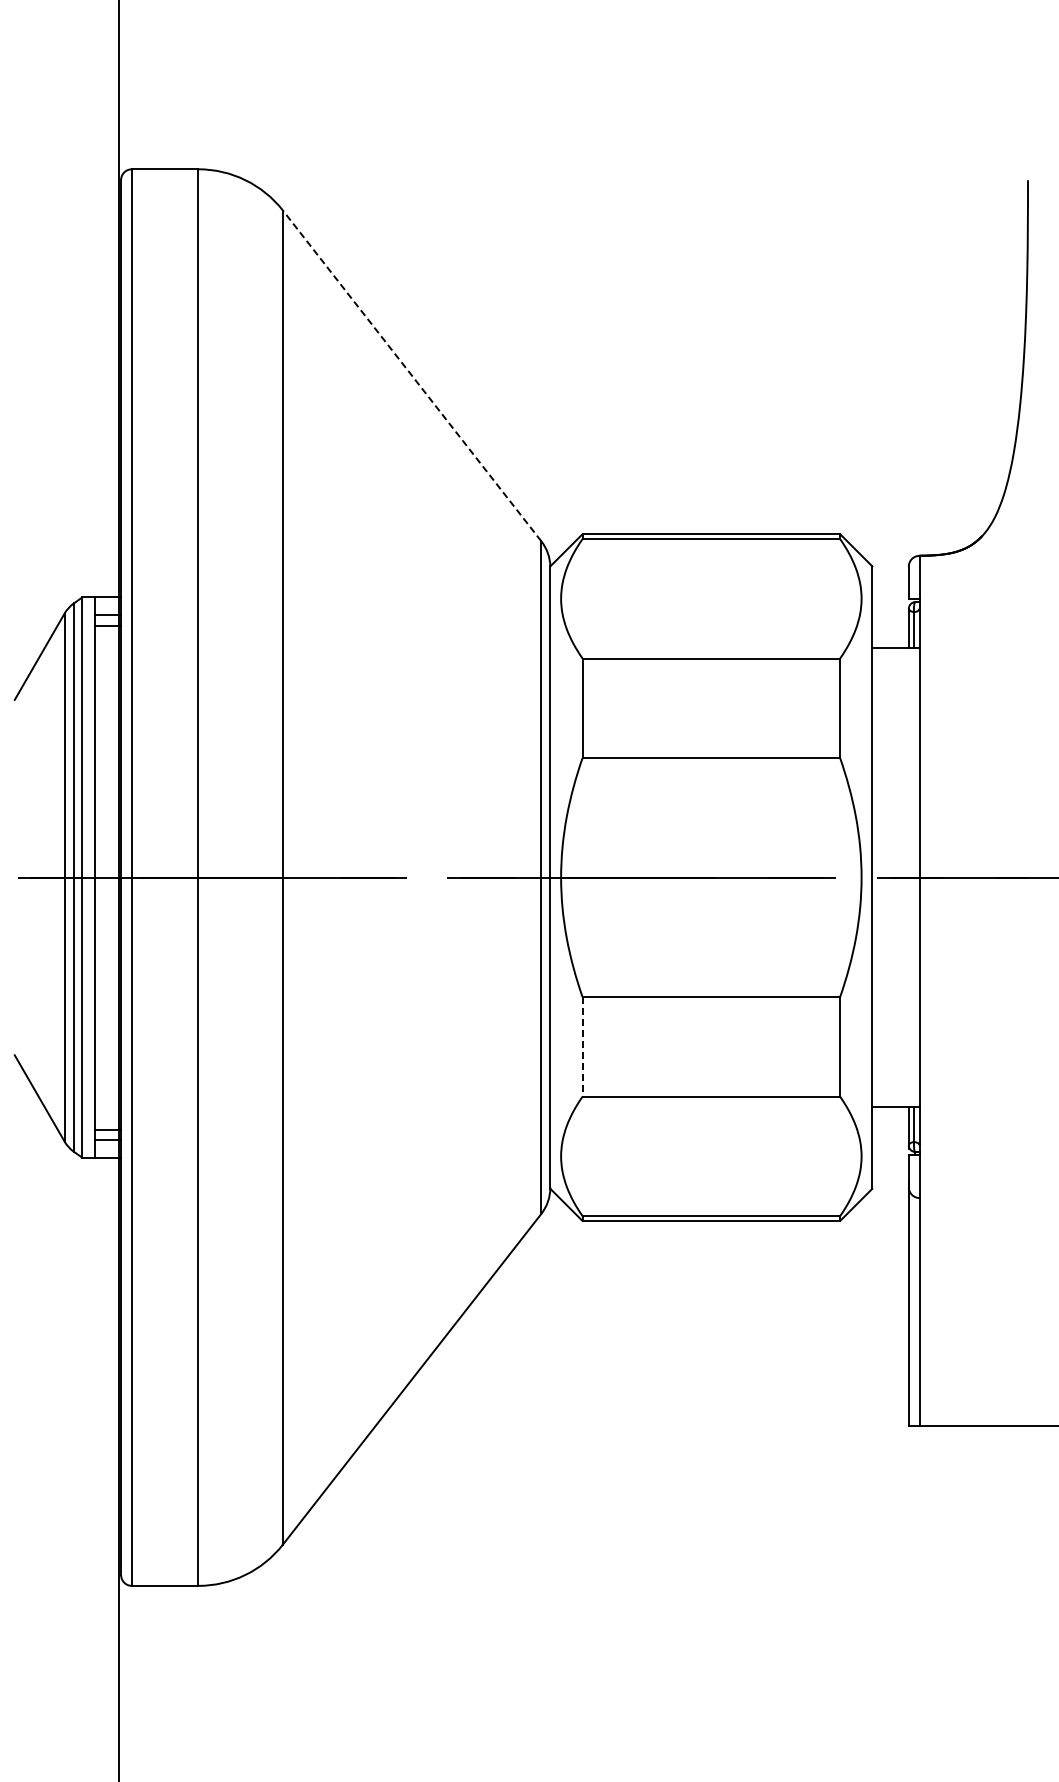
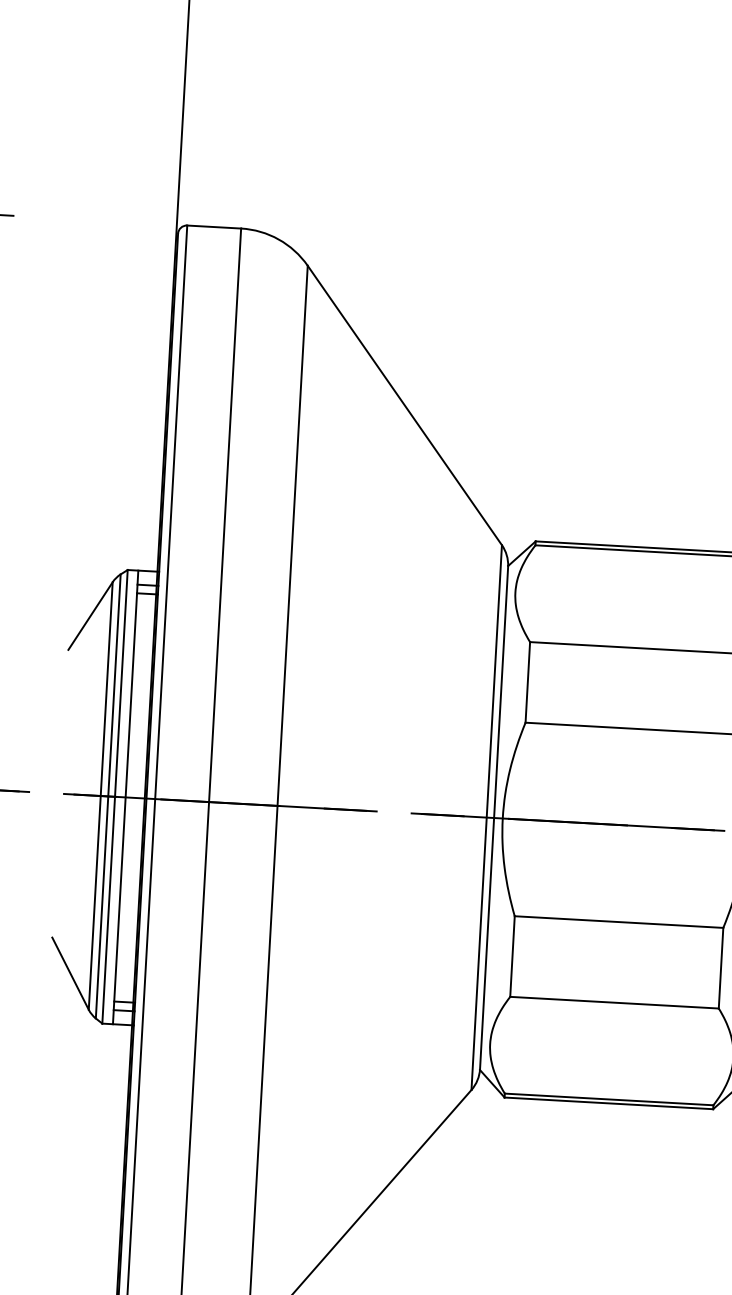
line: (412, 375) -> (405, 405), dashed -> solid
line: (582, 1046) -> (512, 956), dashed -> solid

